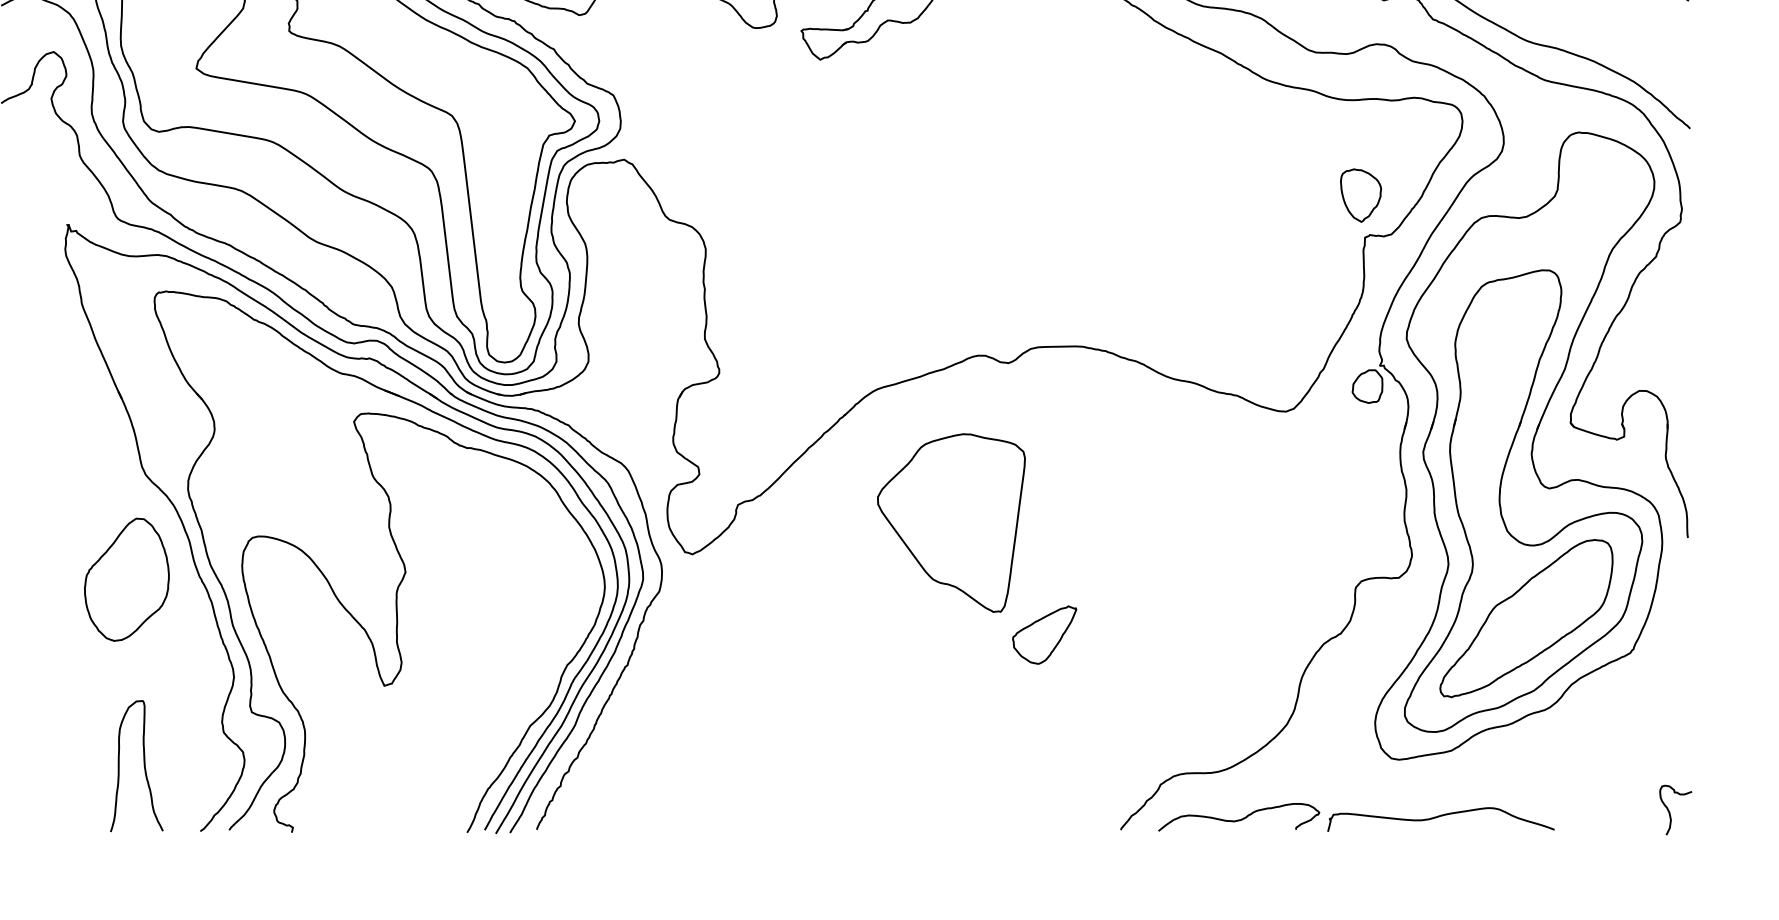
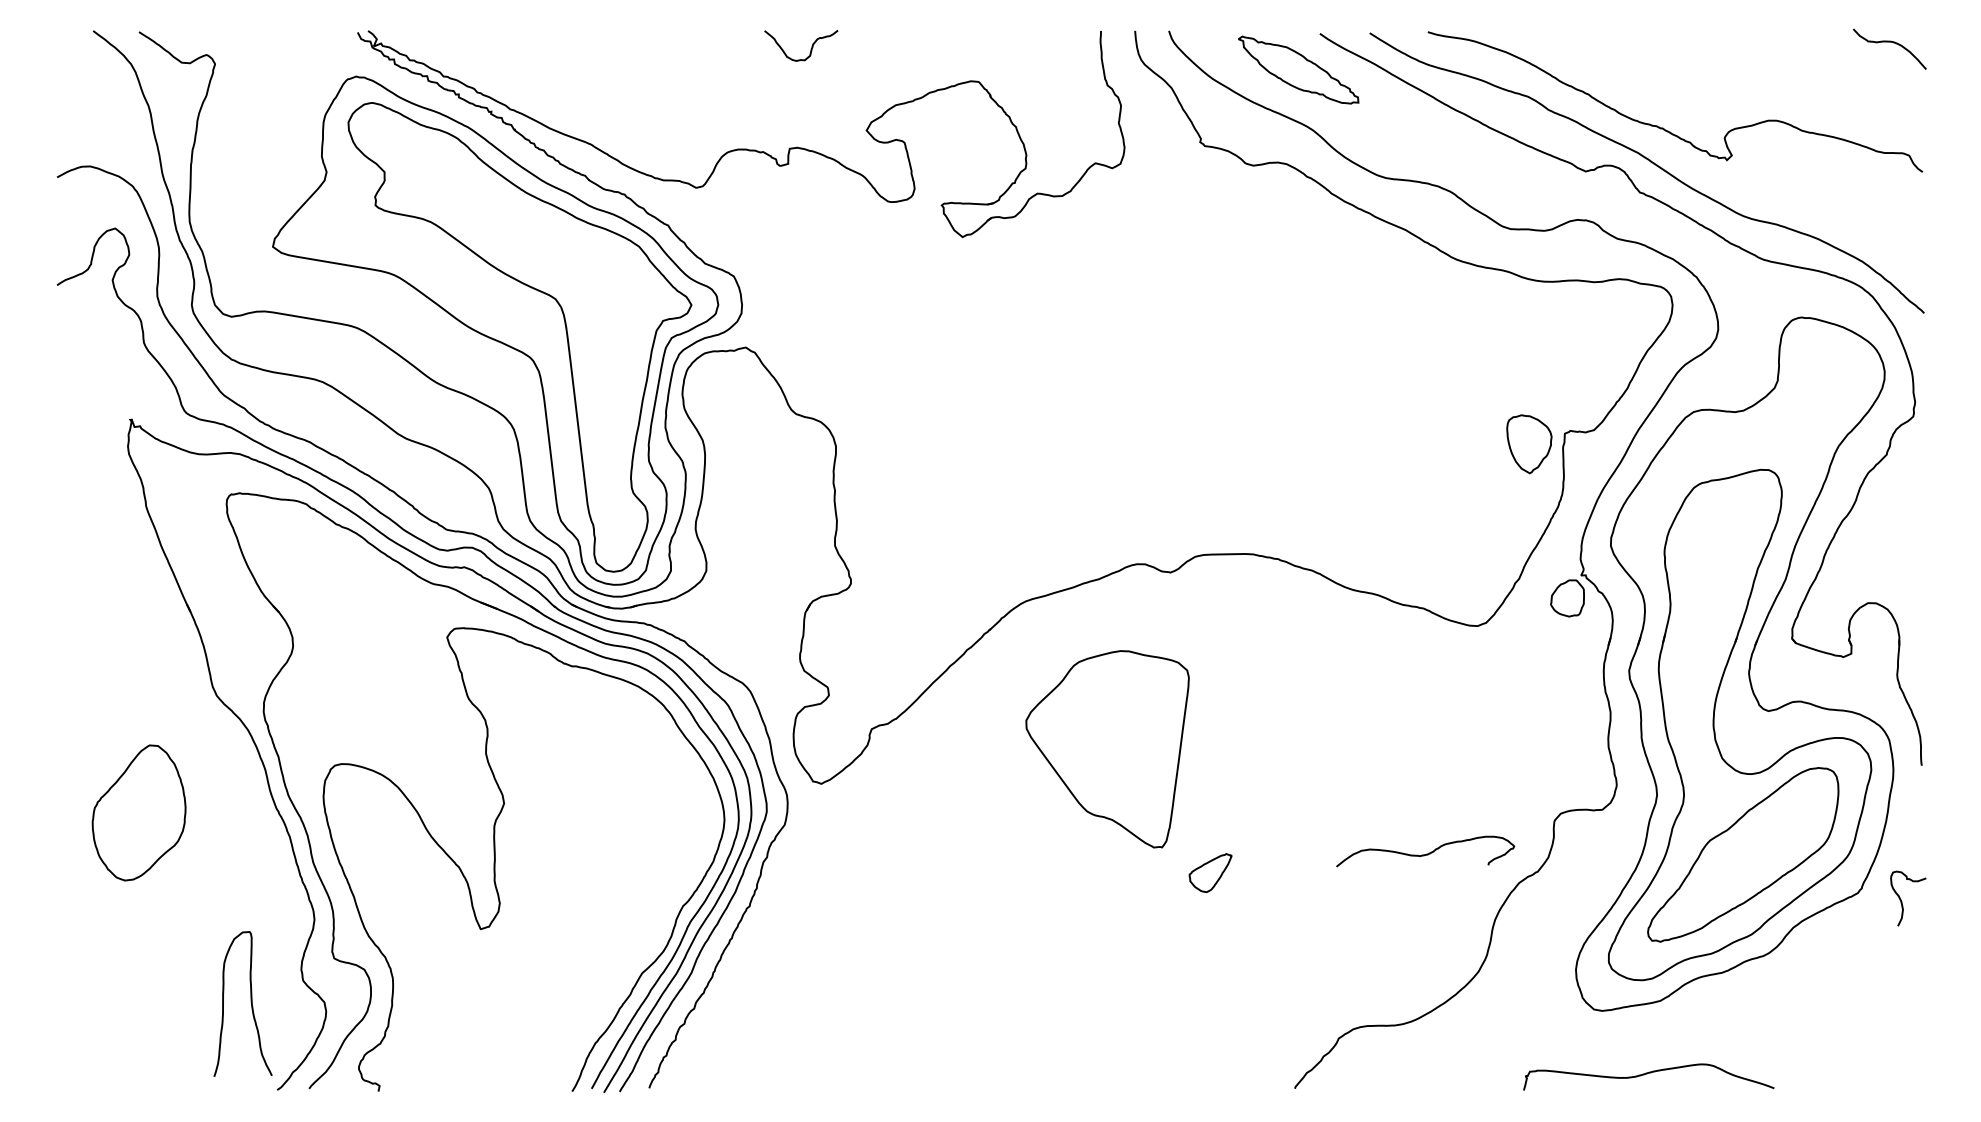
part: (1361, 195) -> (1529, 444), moved
part: (126, 579) -> (138, 812), moved
part: (1044, 634) -> (1210, 872), size x0.6
curve: (143, 764) -> (250, 1002), moved
curve: (1670, 812) -> (1902, 901), moved
curve: (1239, 819) -> (1426, 853), moved

